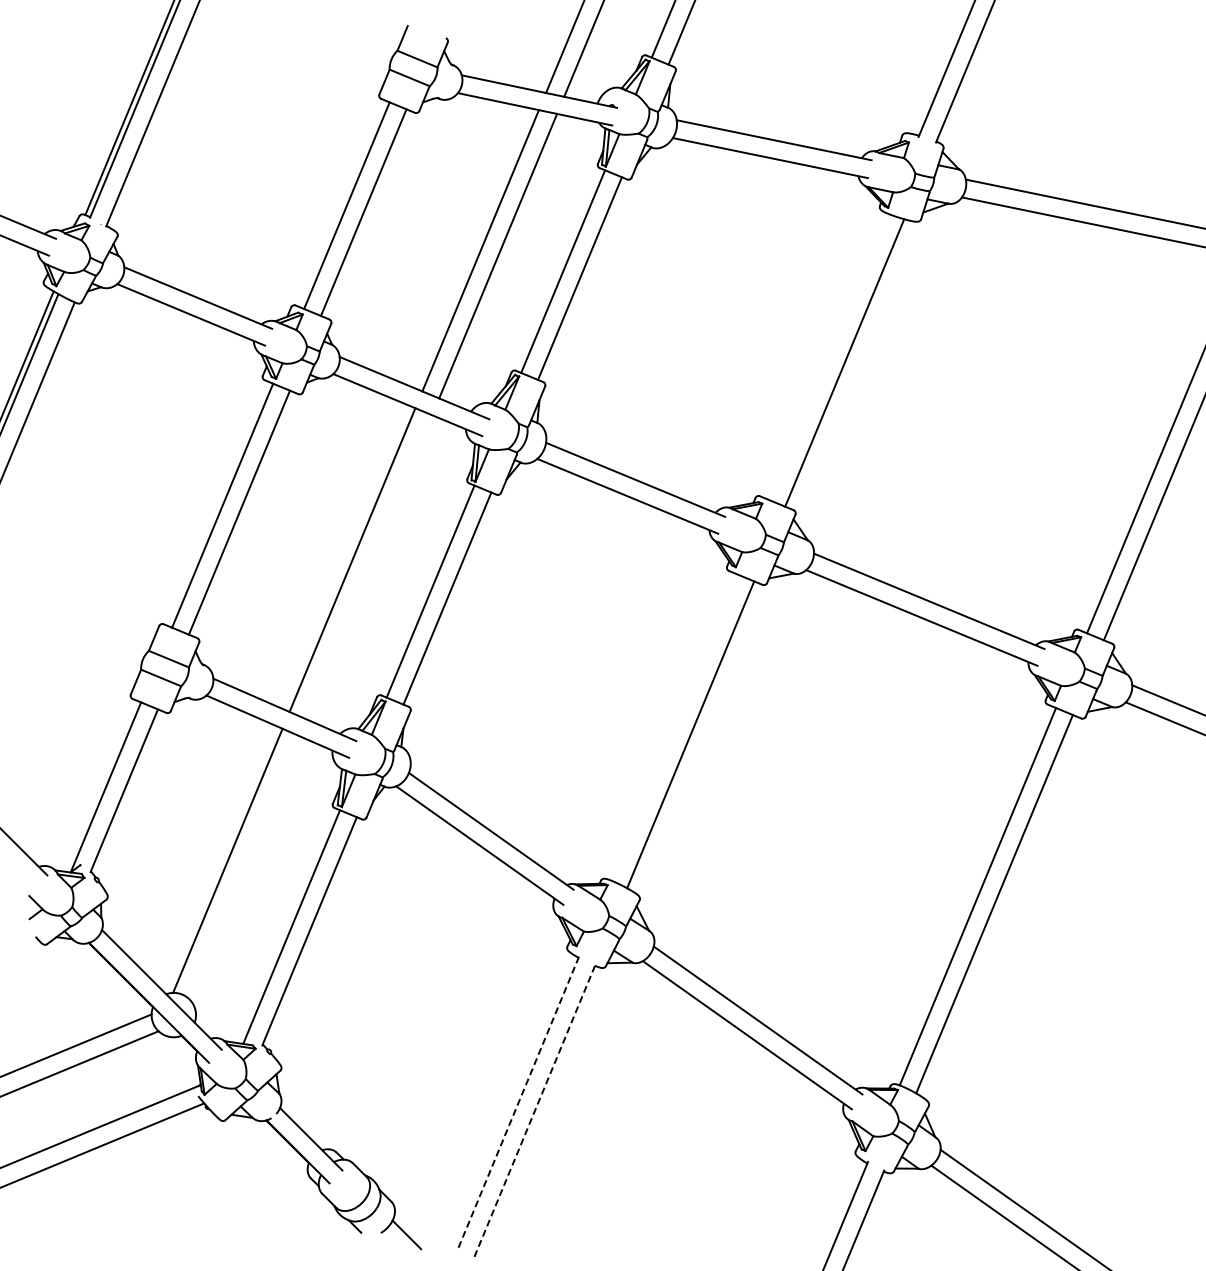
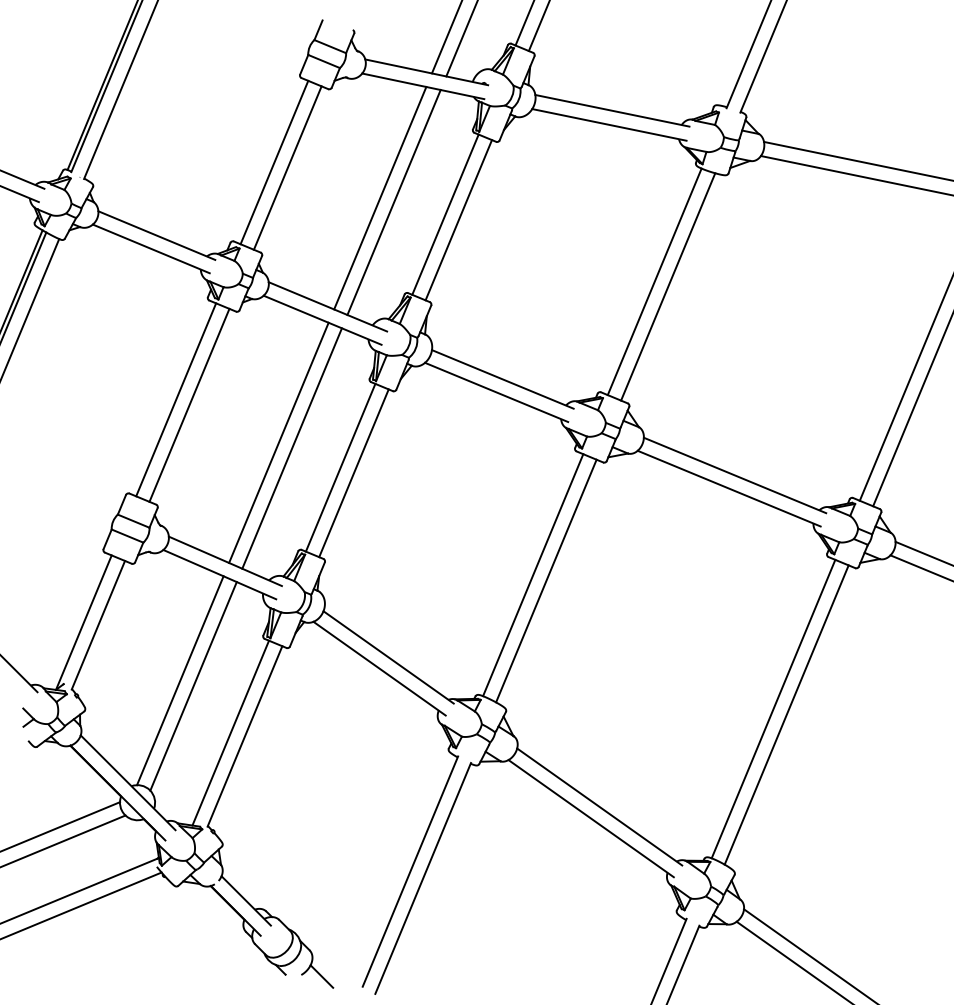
line: (827, 356) -> (654, 281), added
line: (369, 567) -> (292, 448), added
line: (673, 727) -> (532, 575), added
line: (244, 867) -> (193, 685), added
line: (518, 1102) -> (410, 871), dashed -> solid
line: (535, 1110) -> (423, 878), dashed -> solid

